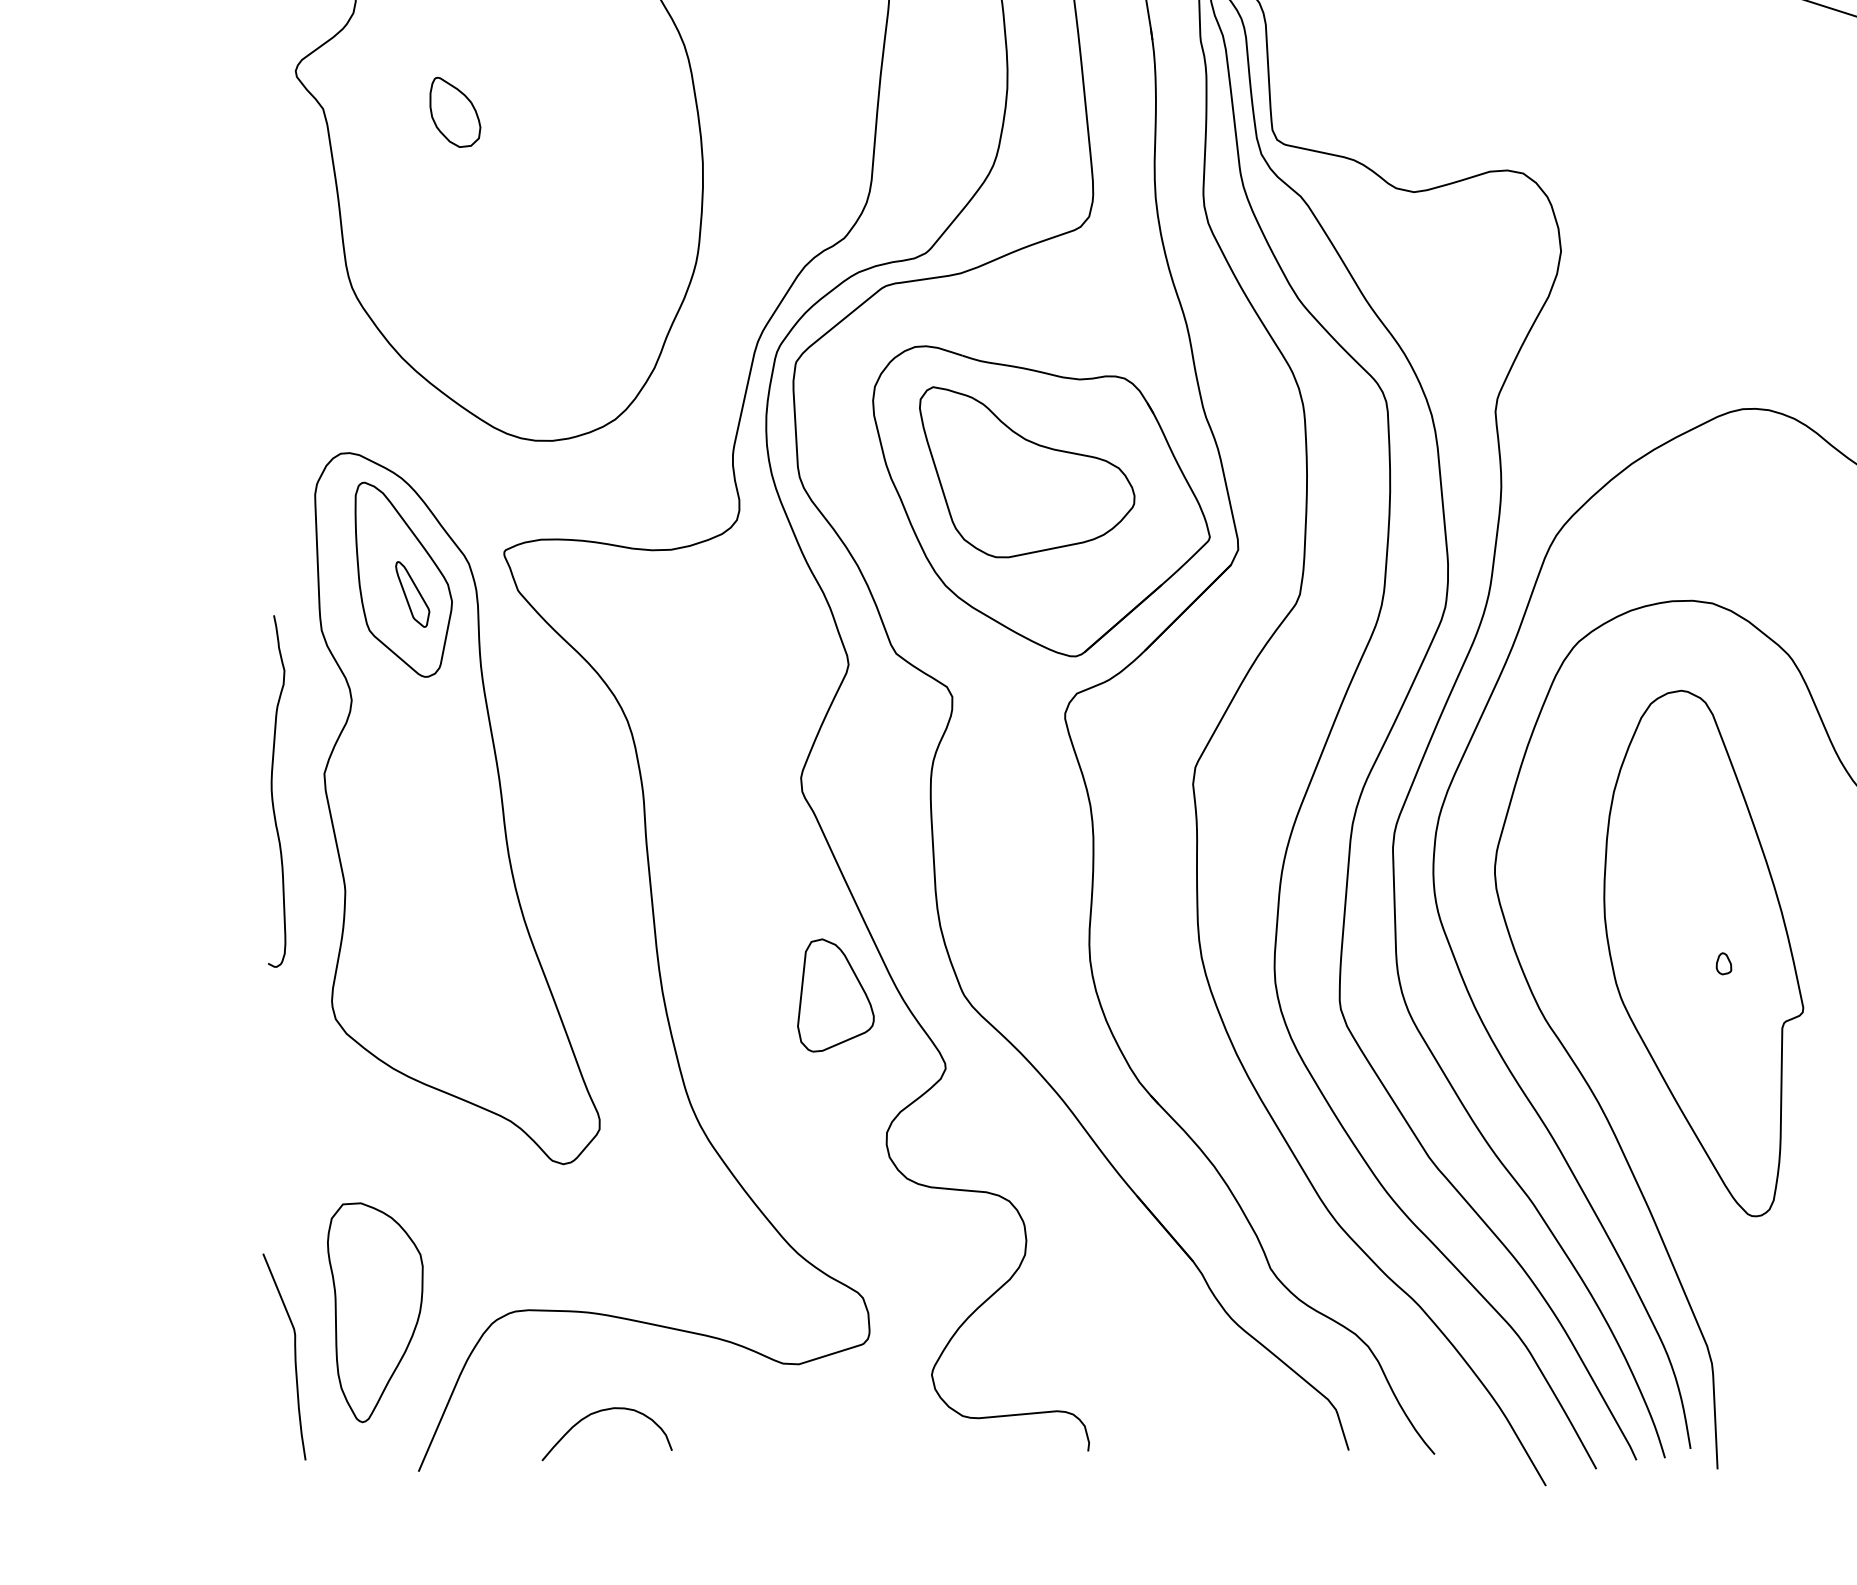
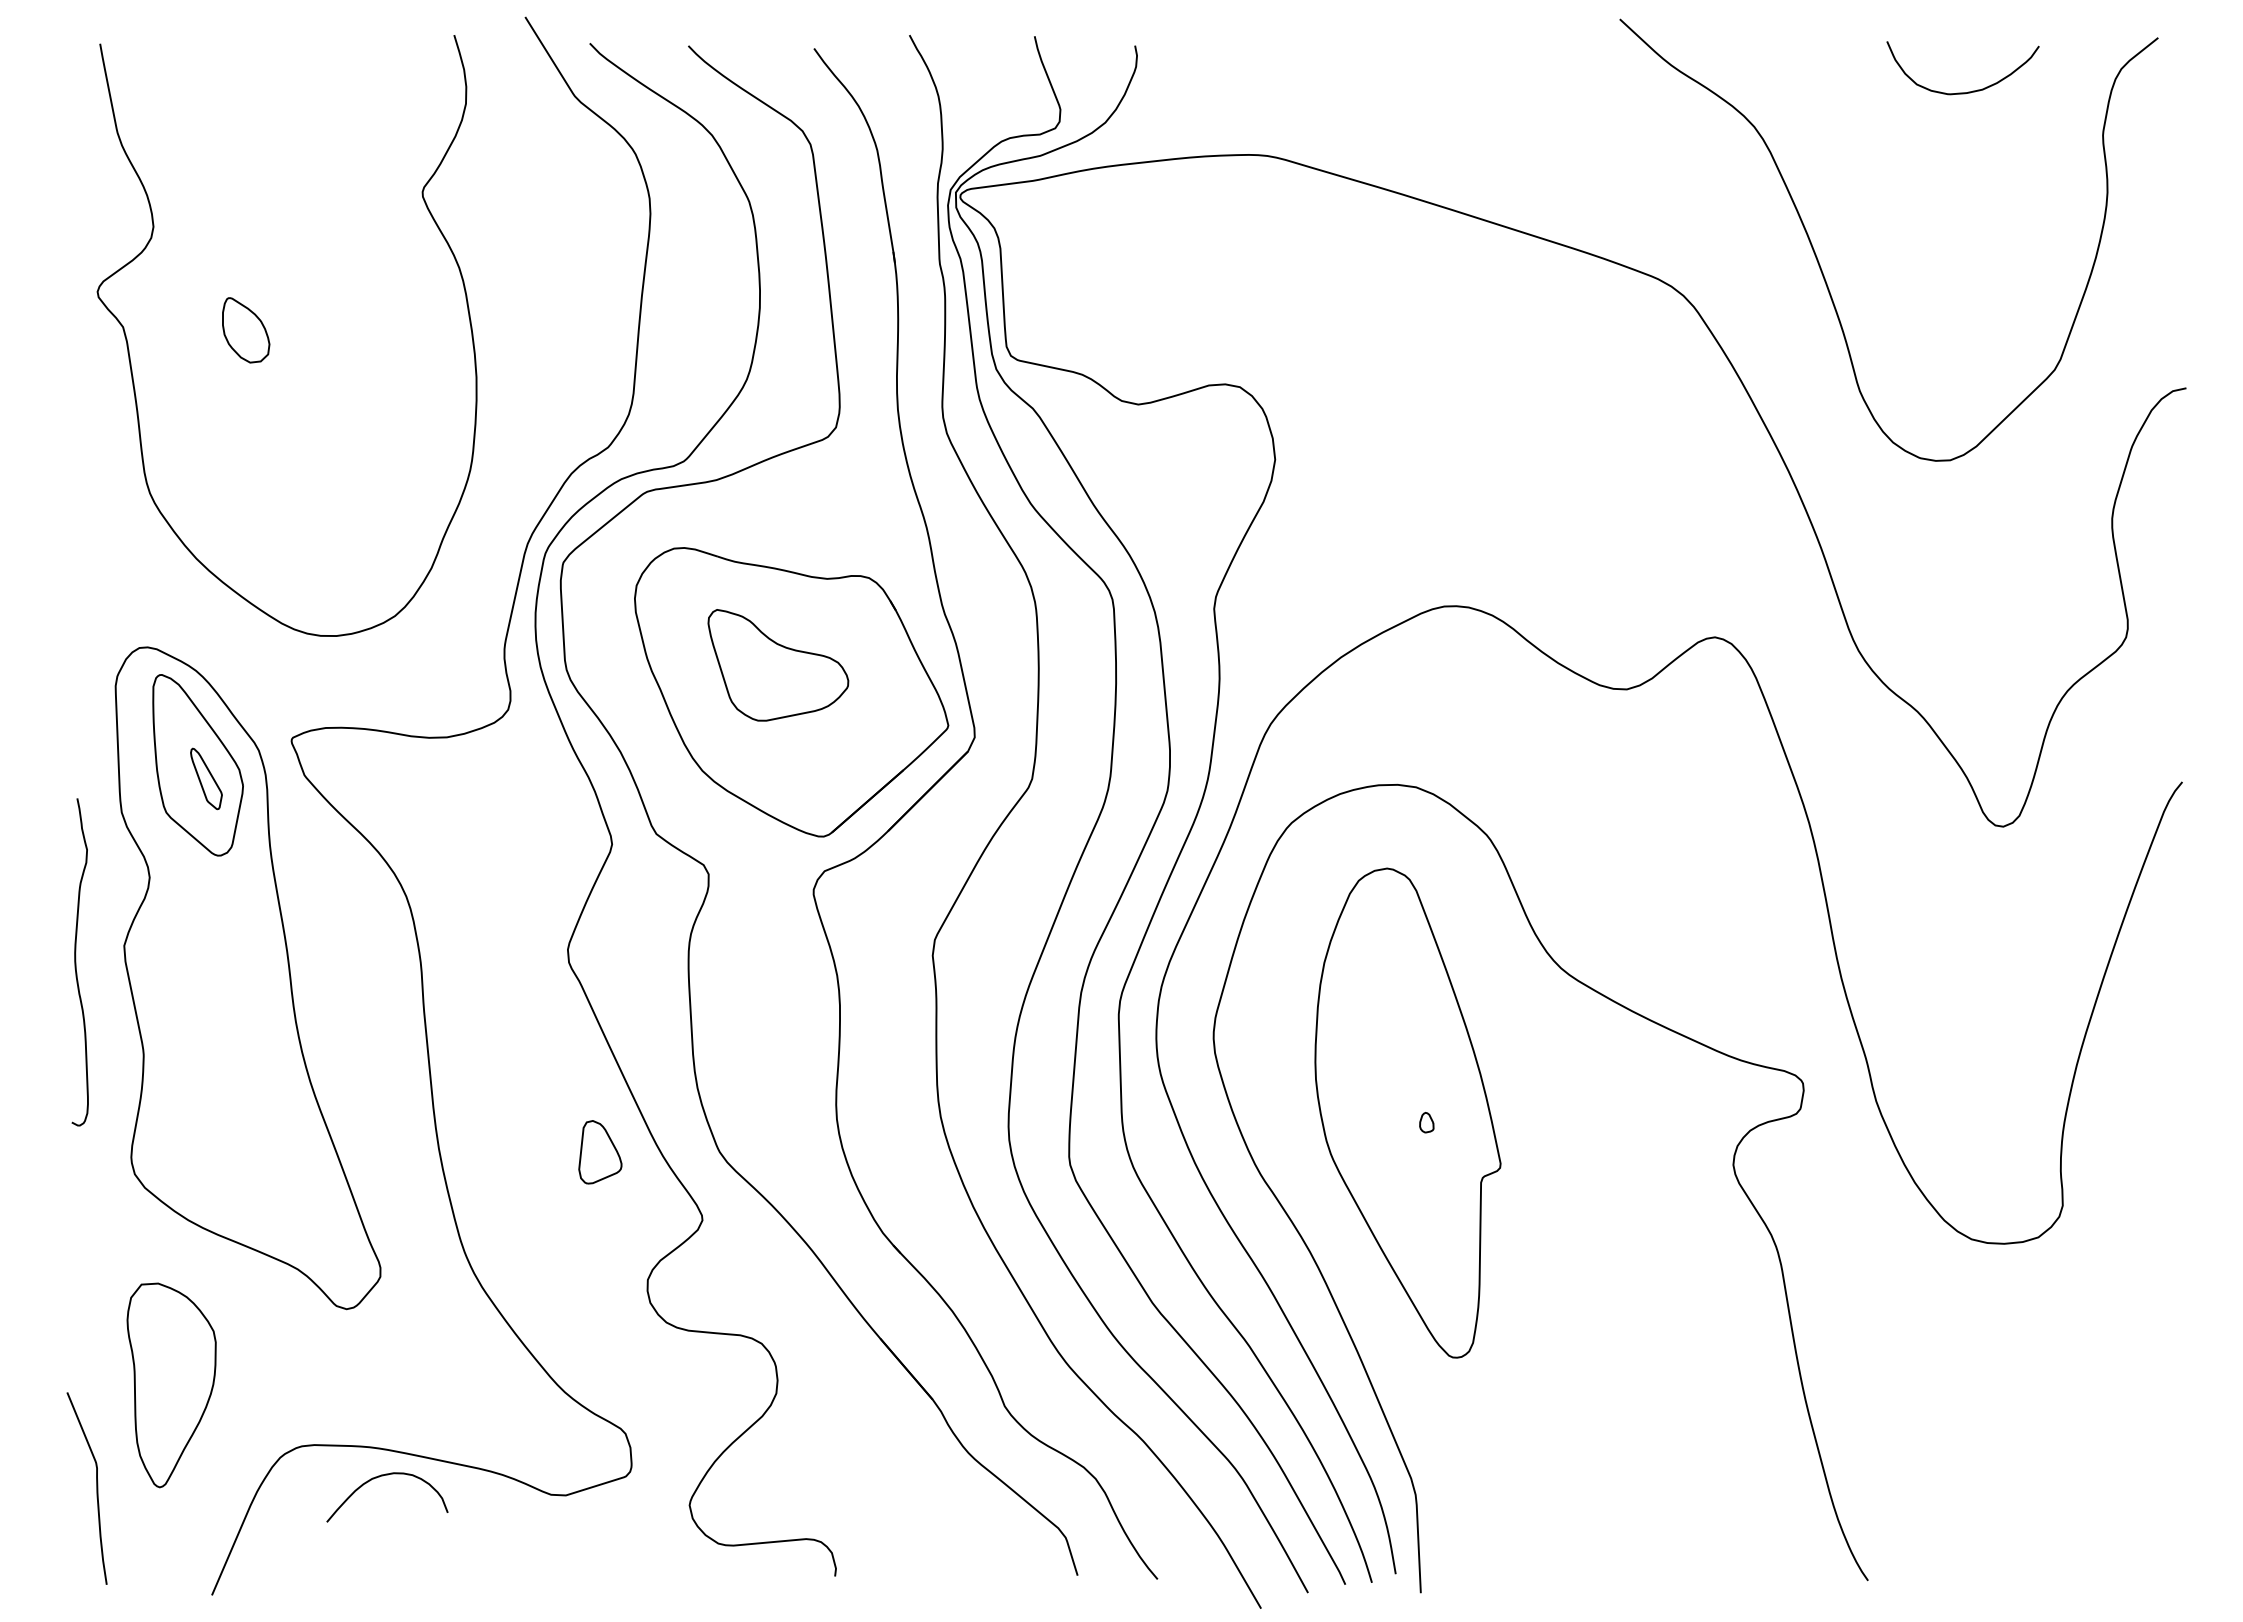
part: (1027, 472) -> (778, 665), size x0.7
part: (836, 995) -> (600, 1152), size x0.6
part: (375, 1312) -> (171, 1385), moved
curve: (602, 1411) -> (383, 1476), moved

